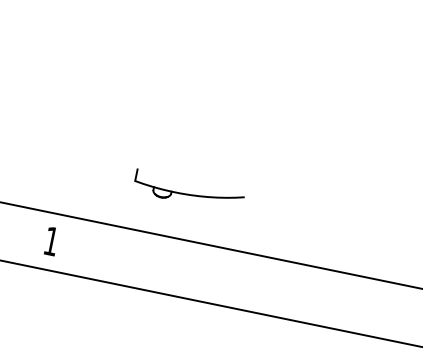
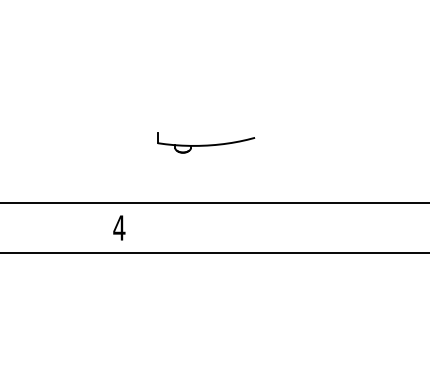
part: (189, 191) -> (206, 142), moved
text: (51, 240) -> (119, 227), 1 -> 4

